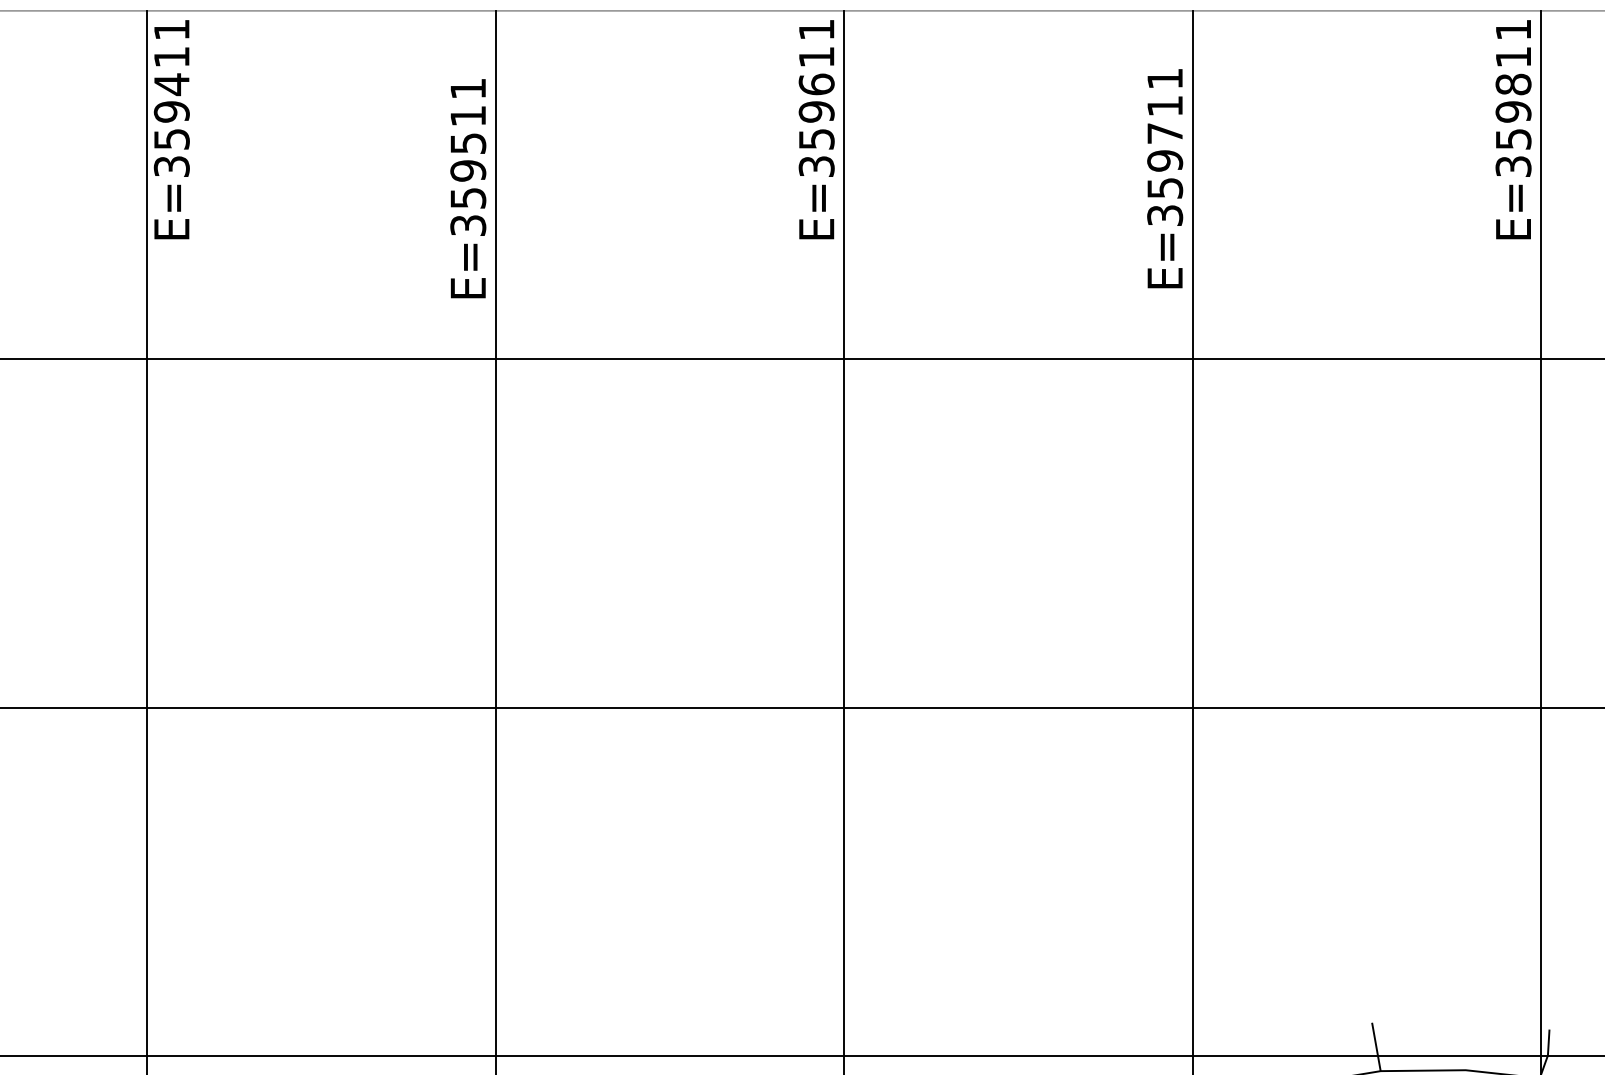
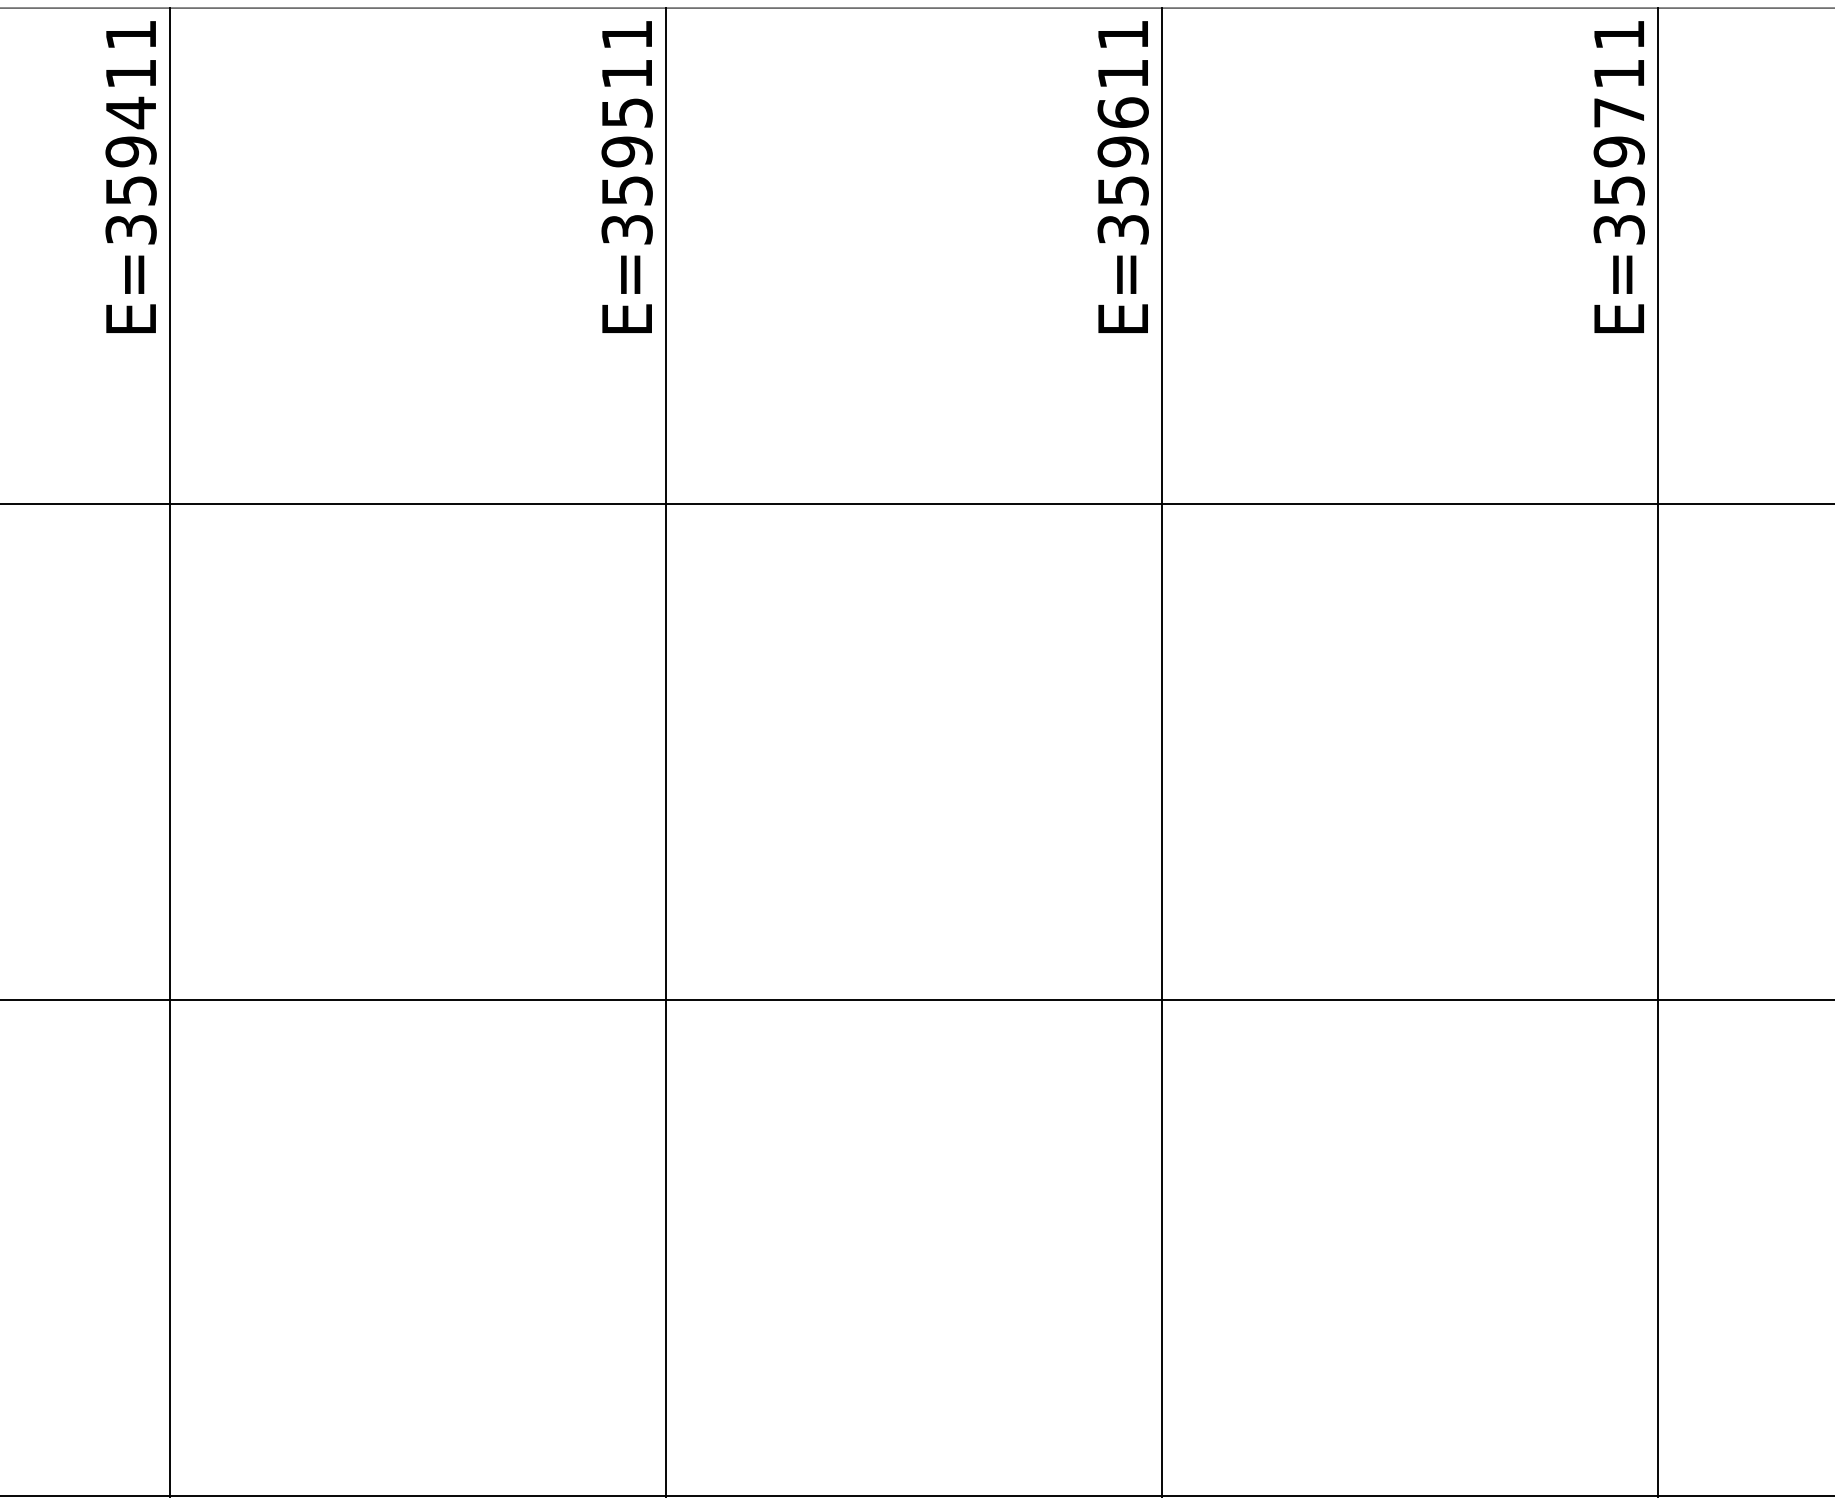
text: (171, 129) -> (130, 176), moved
text: (1165, 178) -> (1619, 176), moved
text: (468, 188) -> (627, 176), moved

